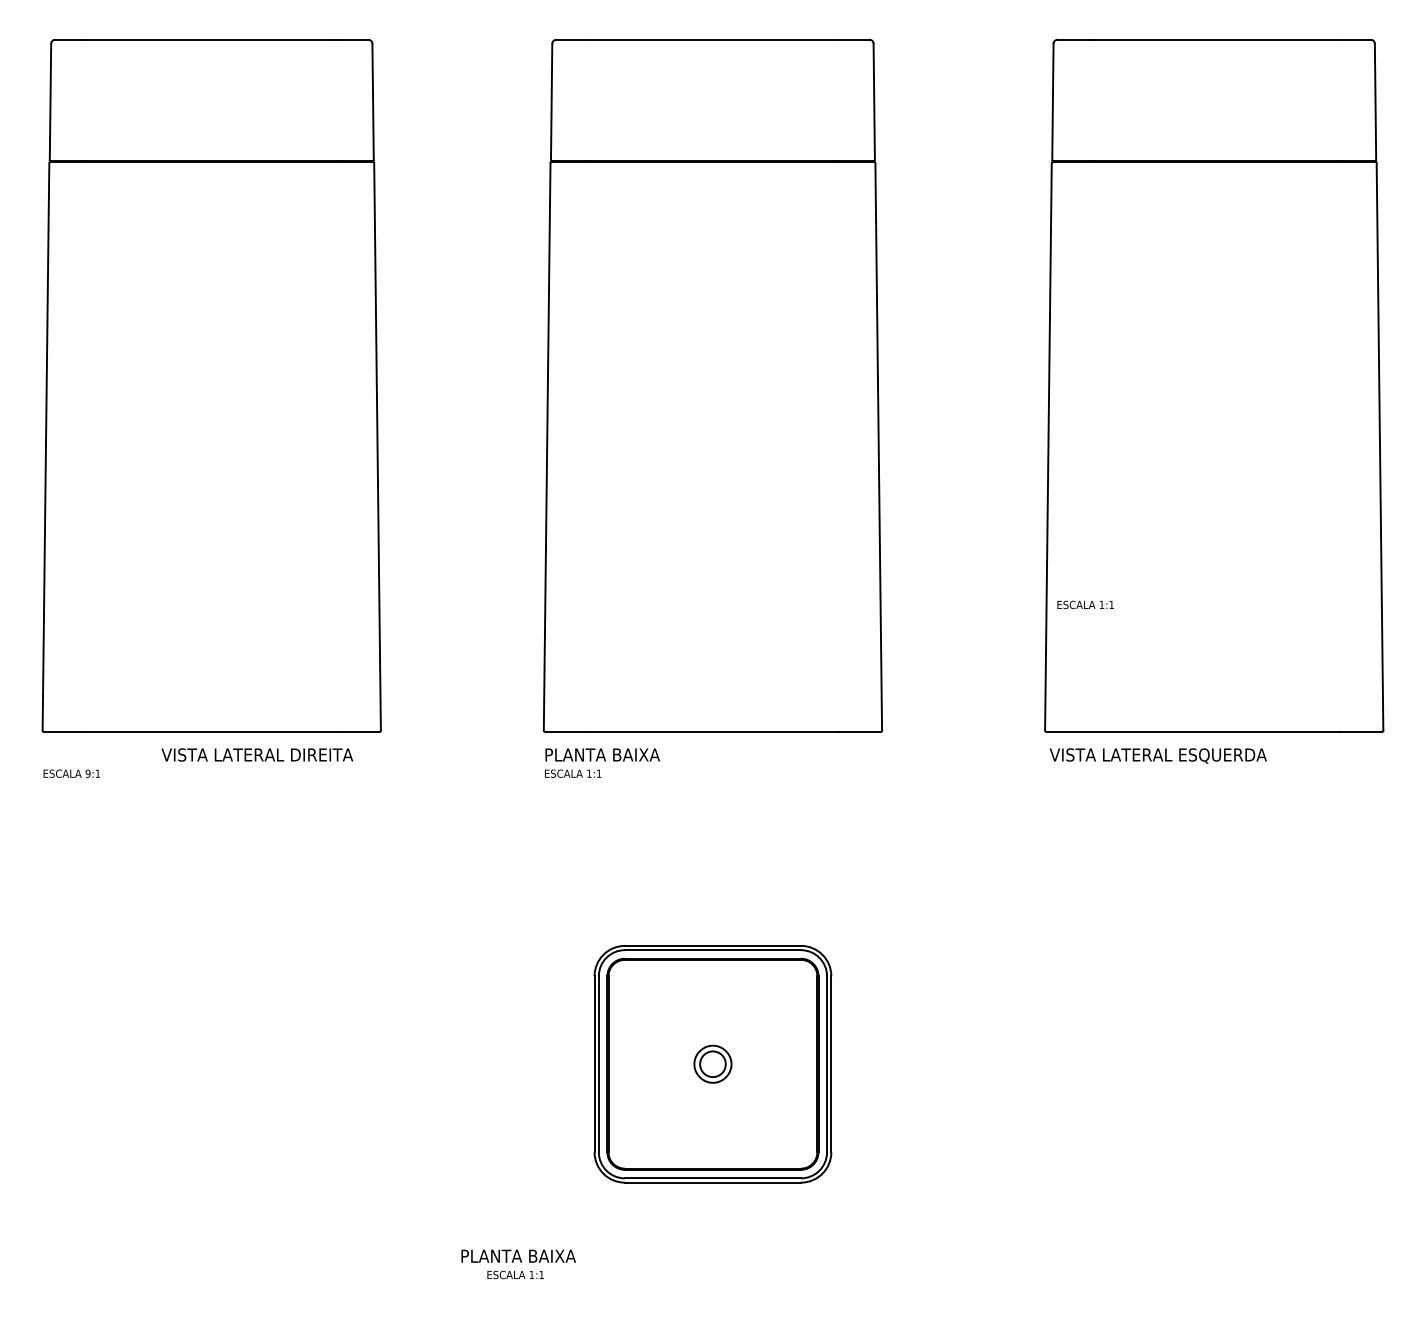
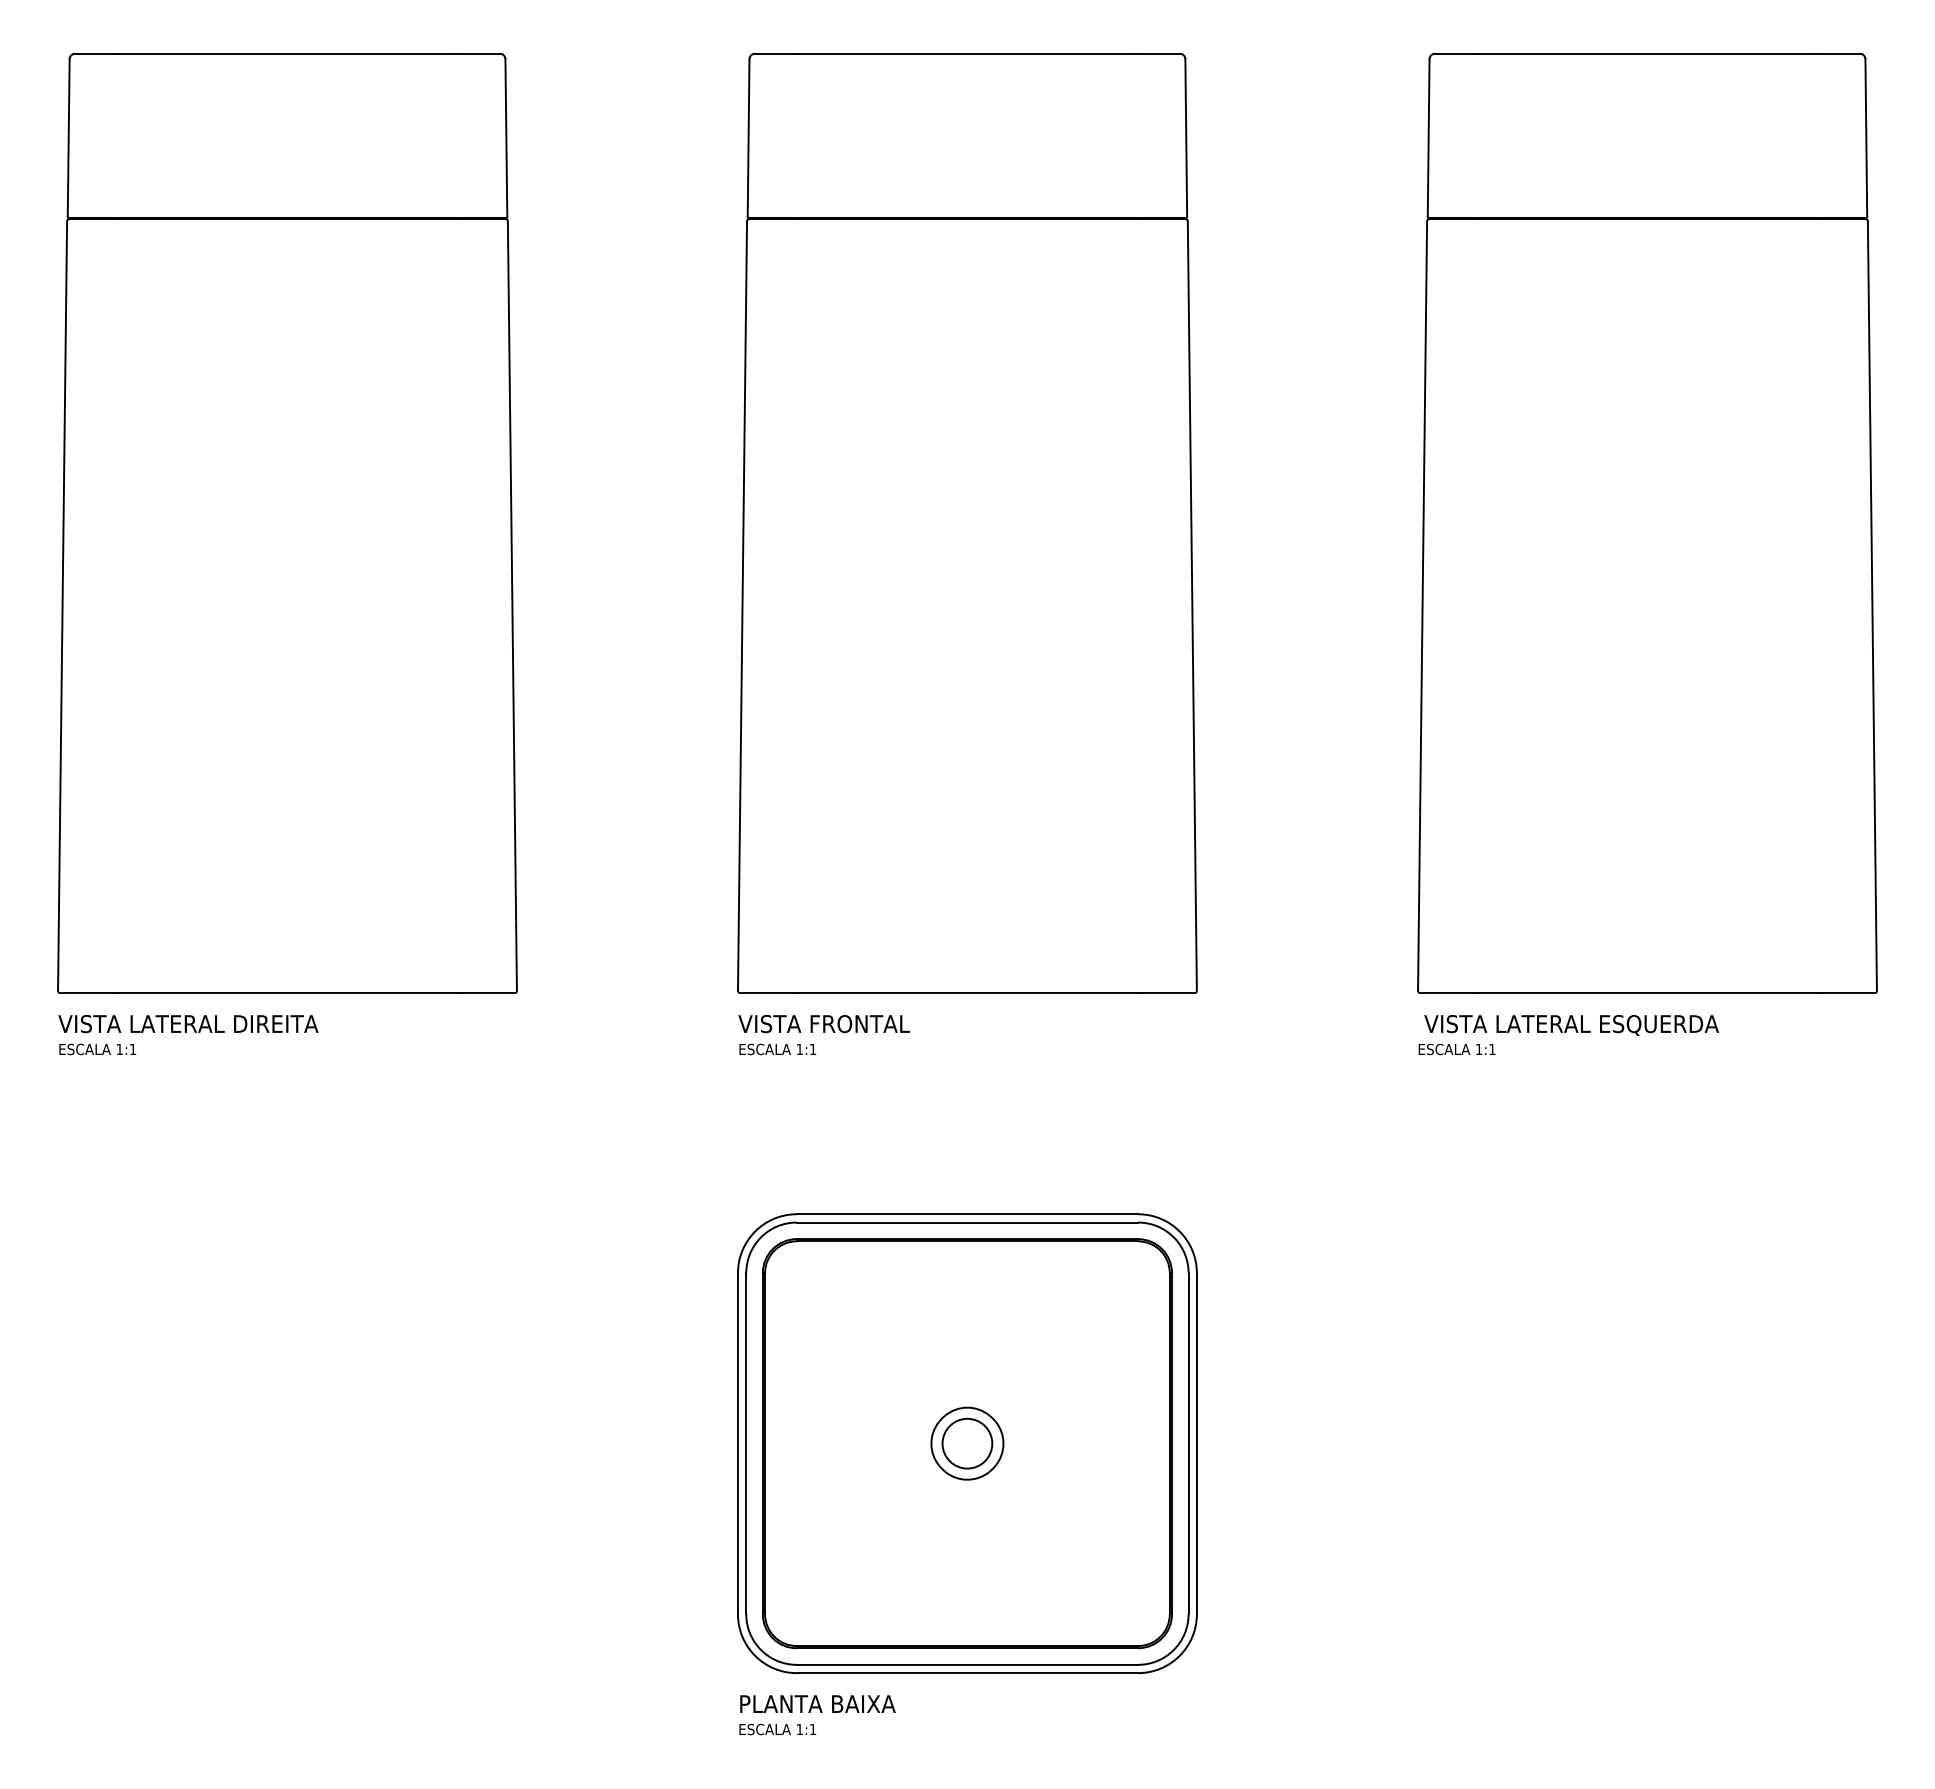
text: (1085, 604) -> (1456, 1049), moved
text: (606, 754) -> (823, 1023), PLANTA BAIXA -> VISTA FRONTAL
text: (257, 755) -> (188, 1024), moved
text: (87, 773) -> (119, 1049), 9:1 -> 1:1
part: (713, 1064) -> (967, 1443), size x1.43
text: (518, 1255) -> (817, 1703), moved
text: (515, 1274) -> (777, 1729), moved

